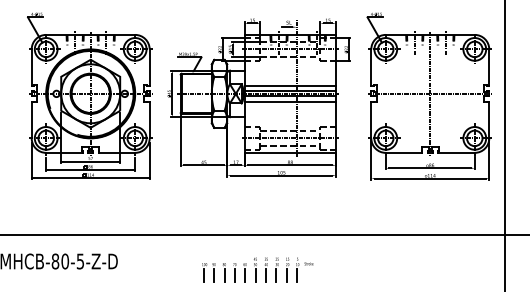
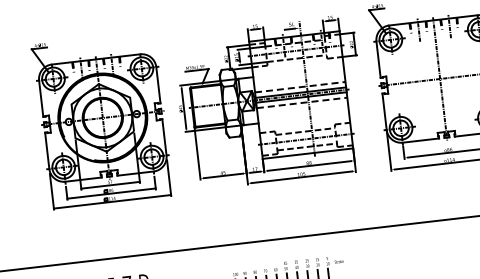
line: (290, 85) -> (300, 86), solid -> dashed
line: (290, 101) -> (302, 102), solid -> dashed

